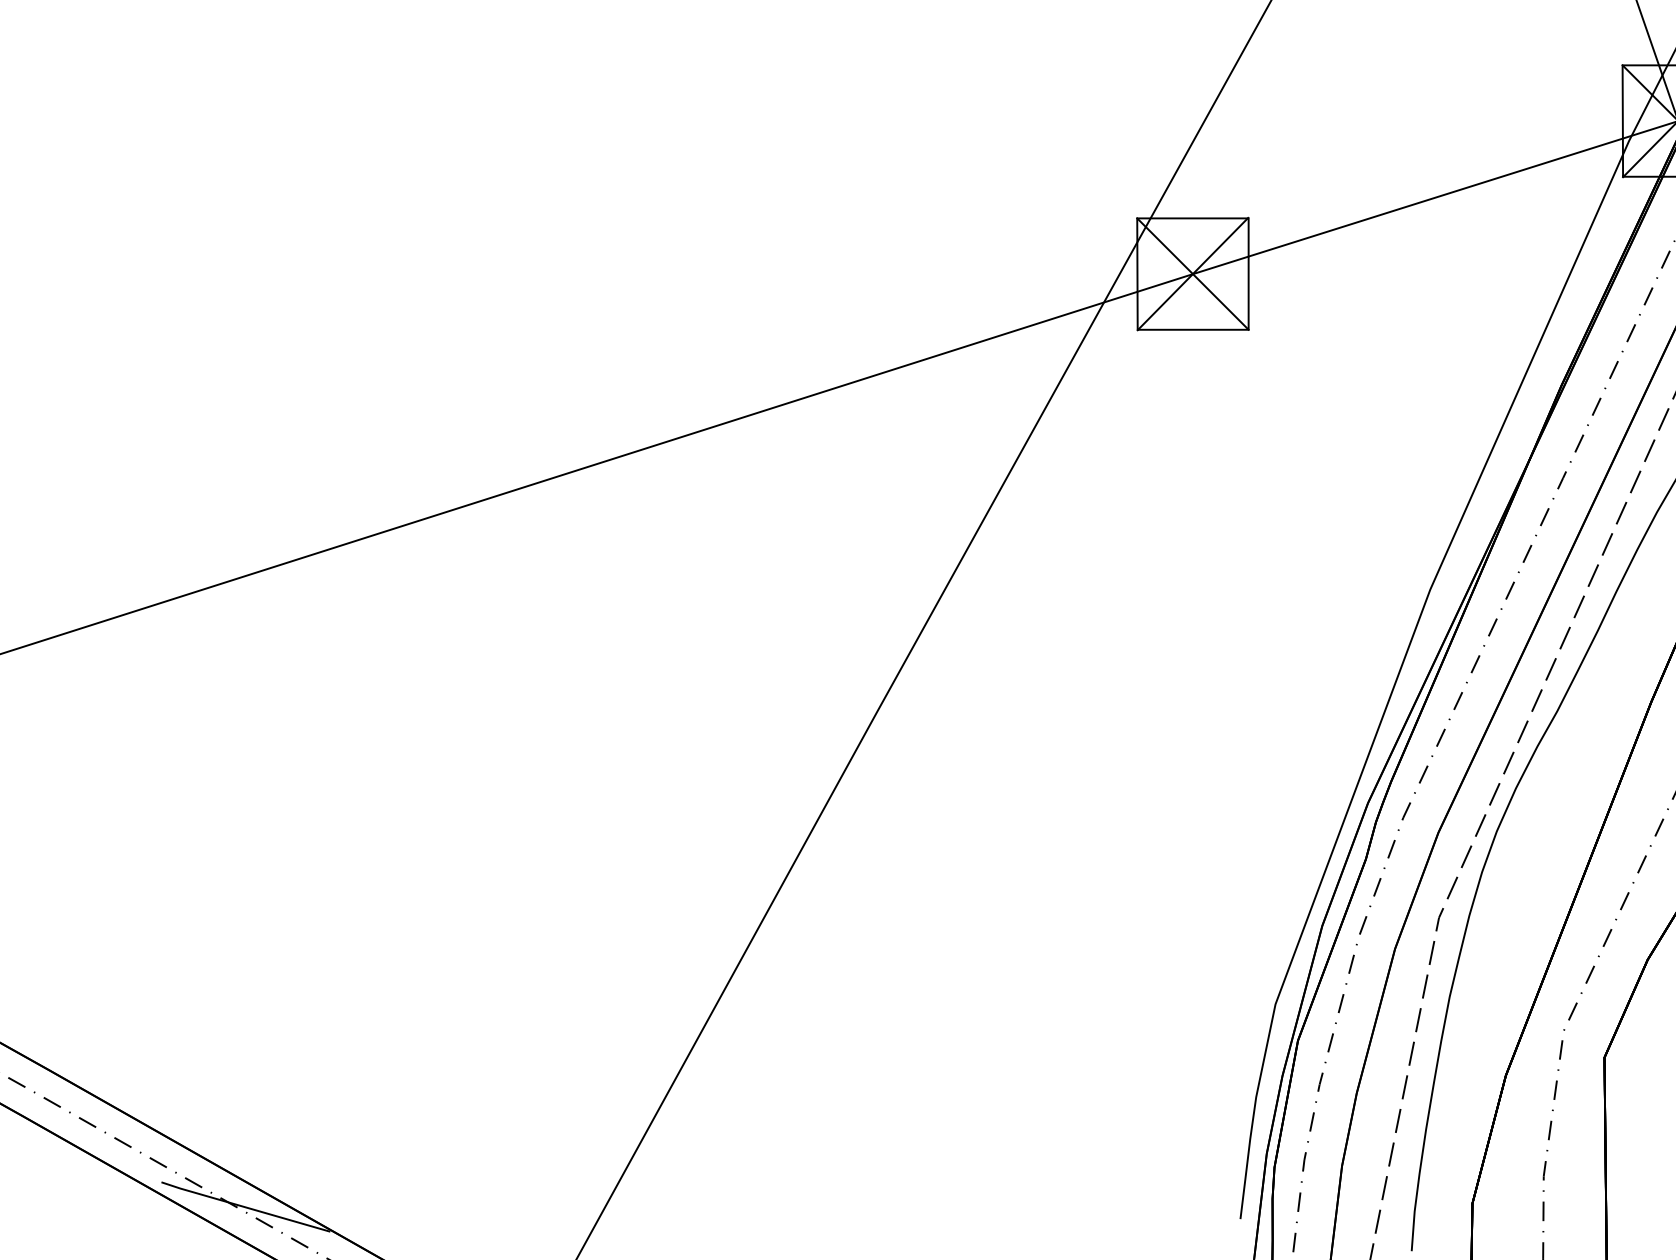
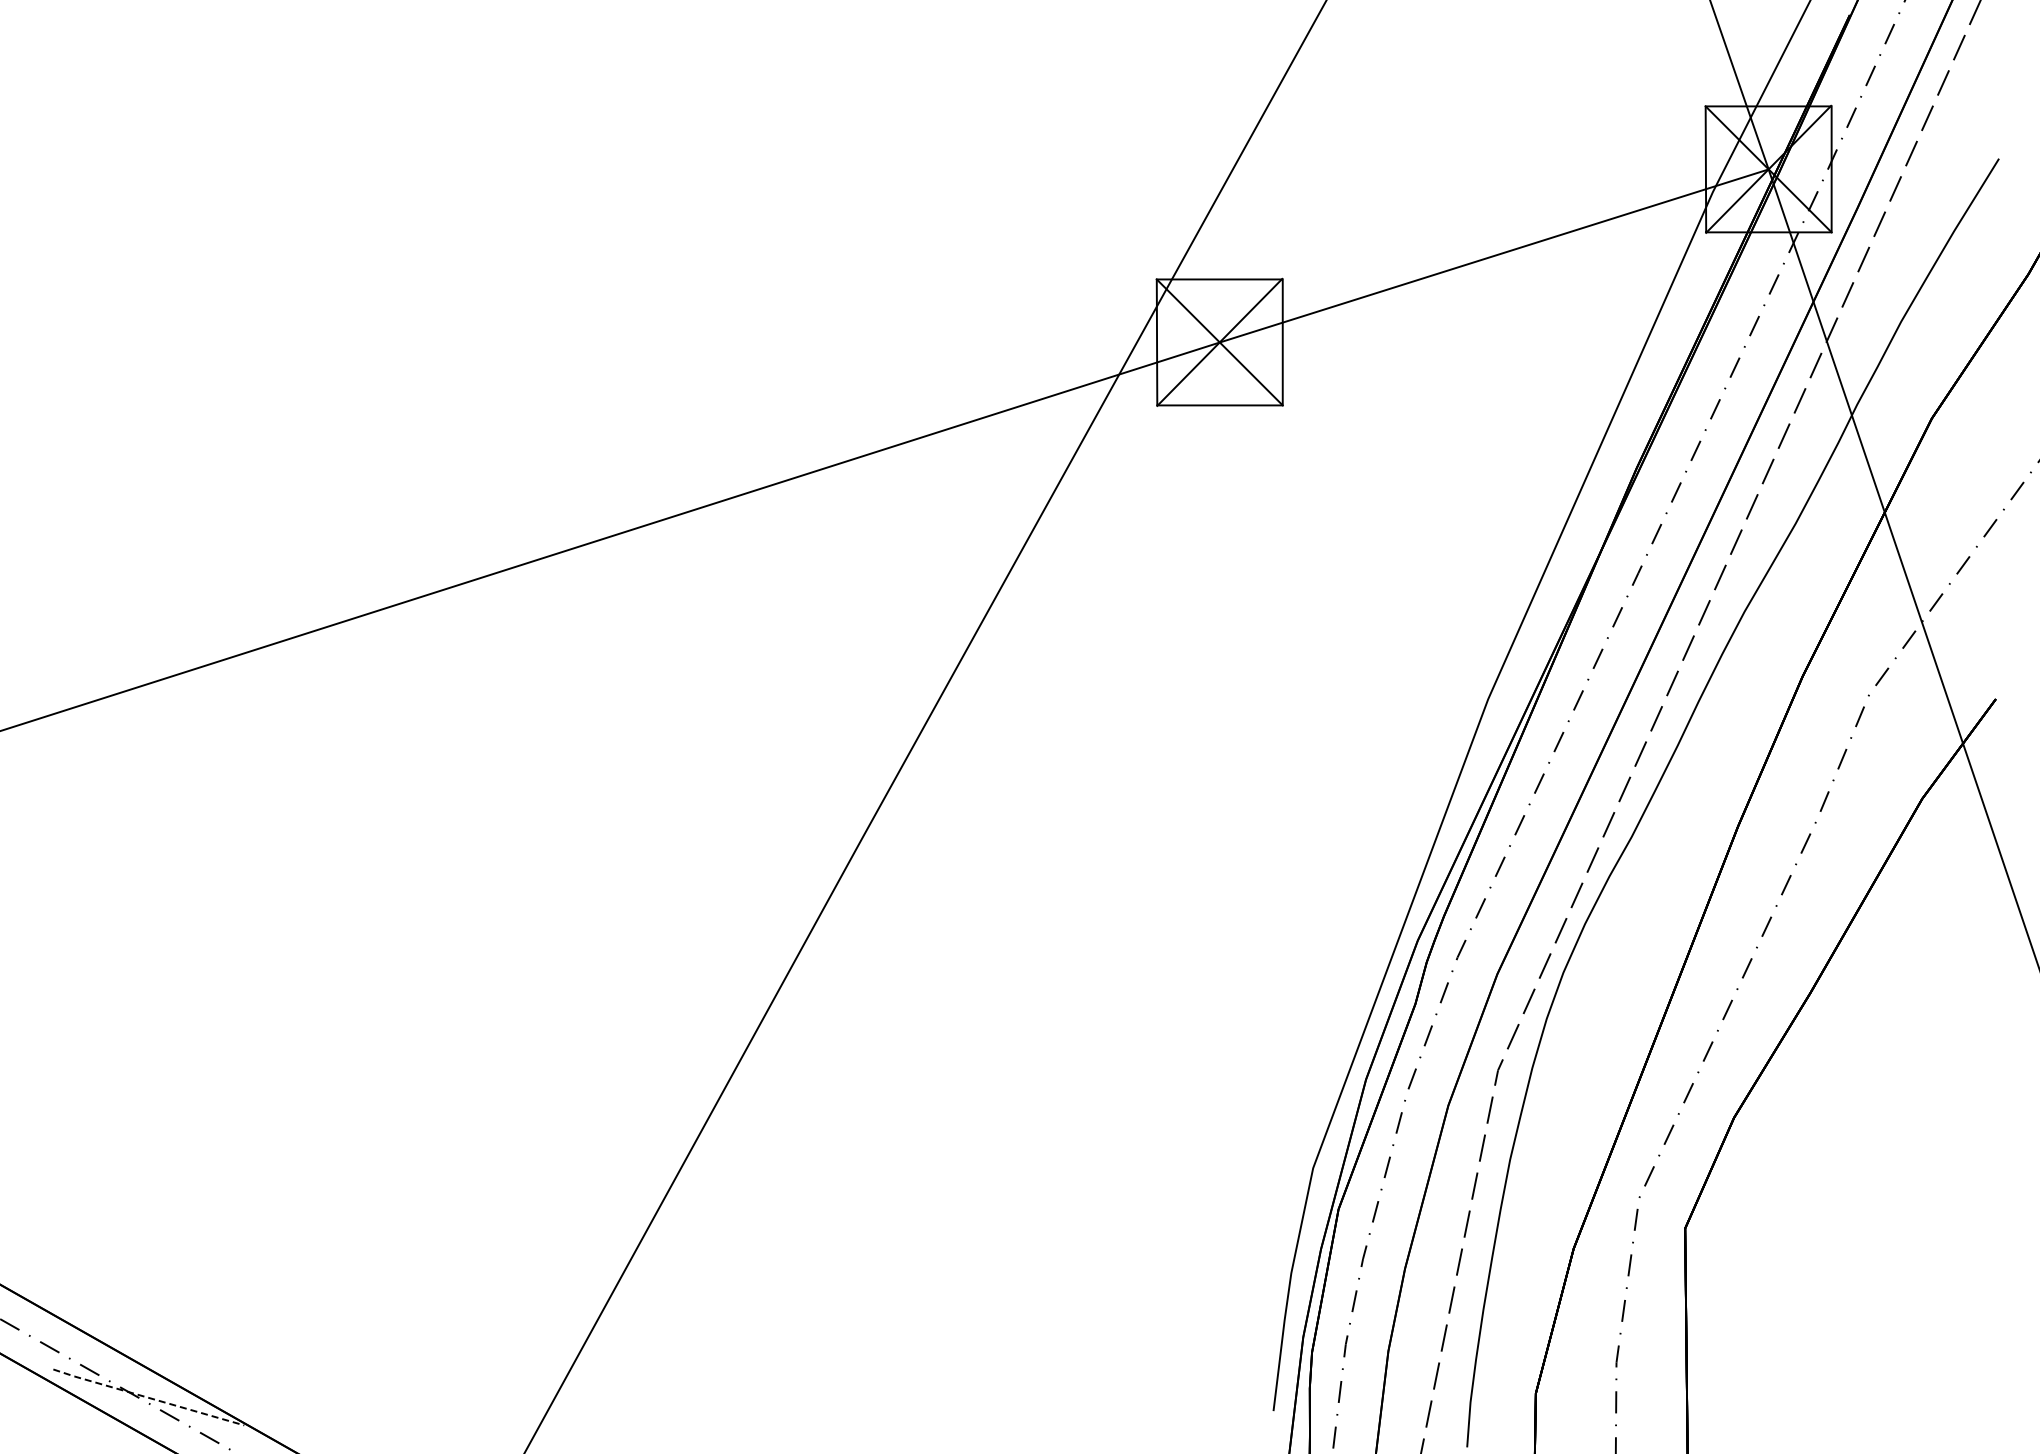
line: (245, 1207) -> (148, 1397), solid -> dashed

